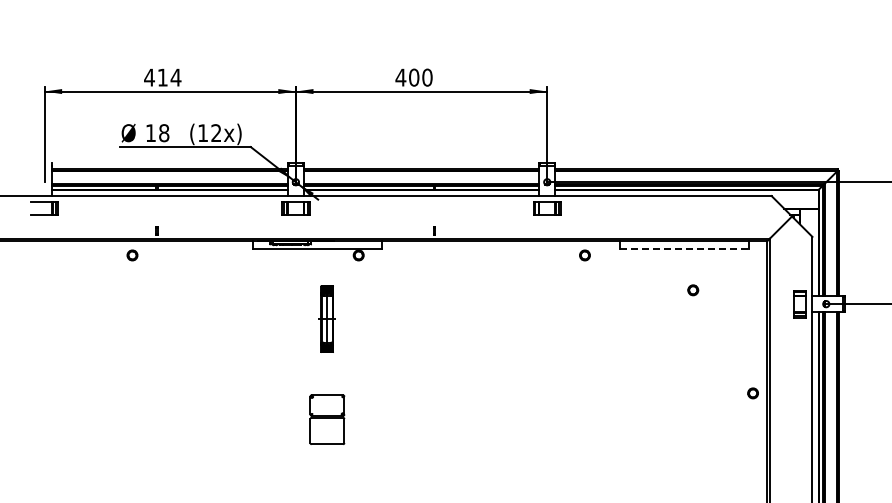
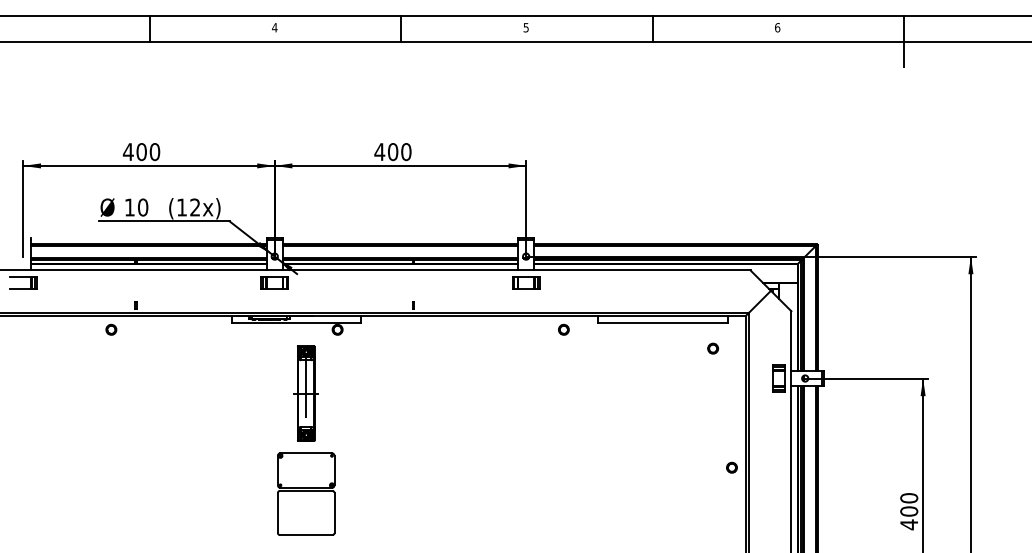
text: (169, 78) -> (148, 152), 414 -> 400
text: (164, 133) -> (143, 207), 18 -> 10
line: (684, 248) -> (663, 322), dashed -> solid
part: (693, 290) -> (713, 348), moved
part: (326, 319) -> (305, 393), size x1.43
part: (327, 419) -> (306, 493), size x1.67

